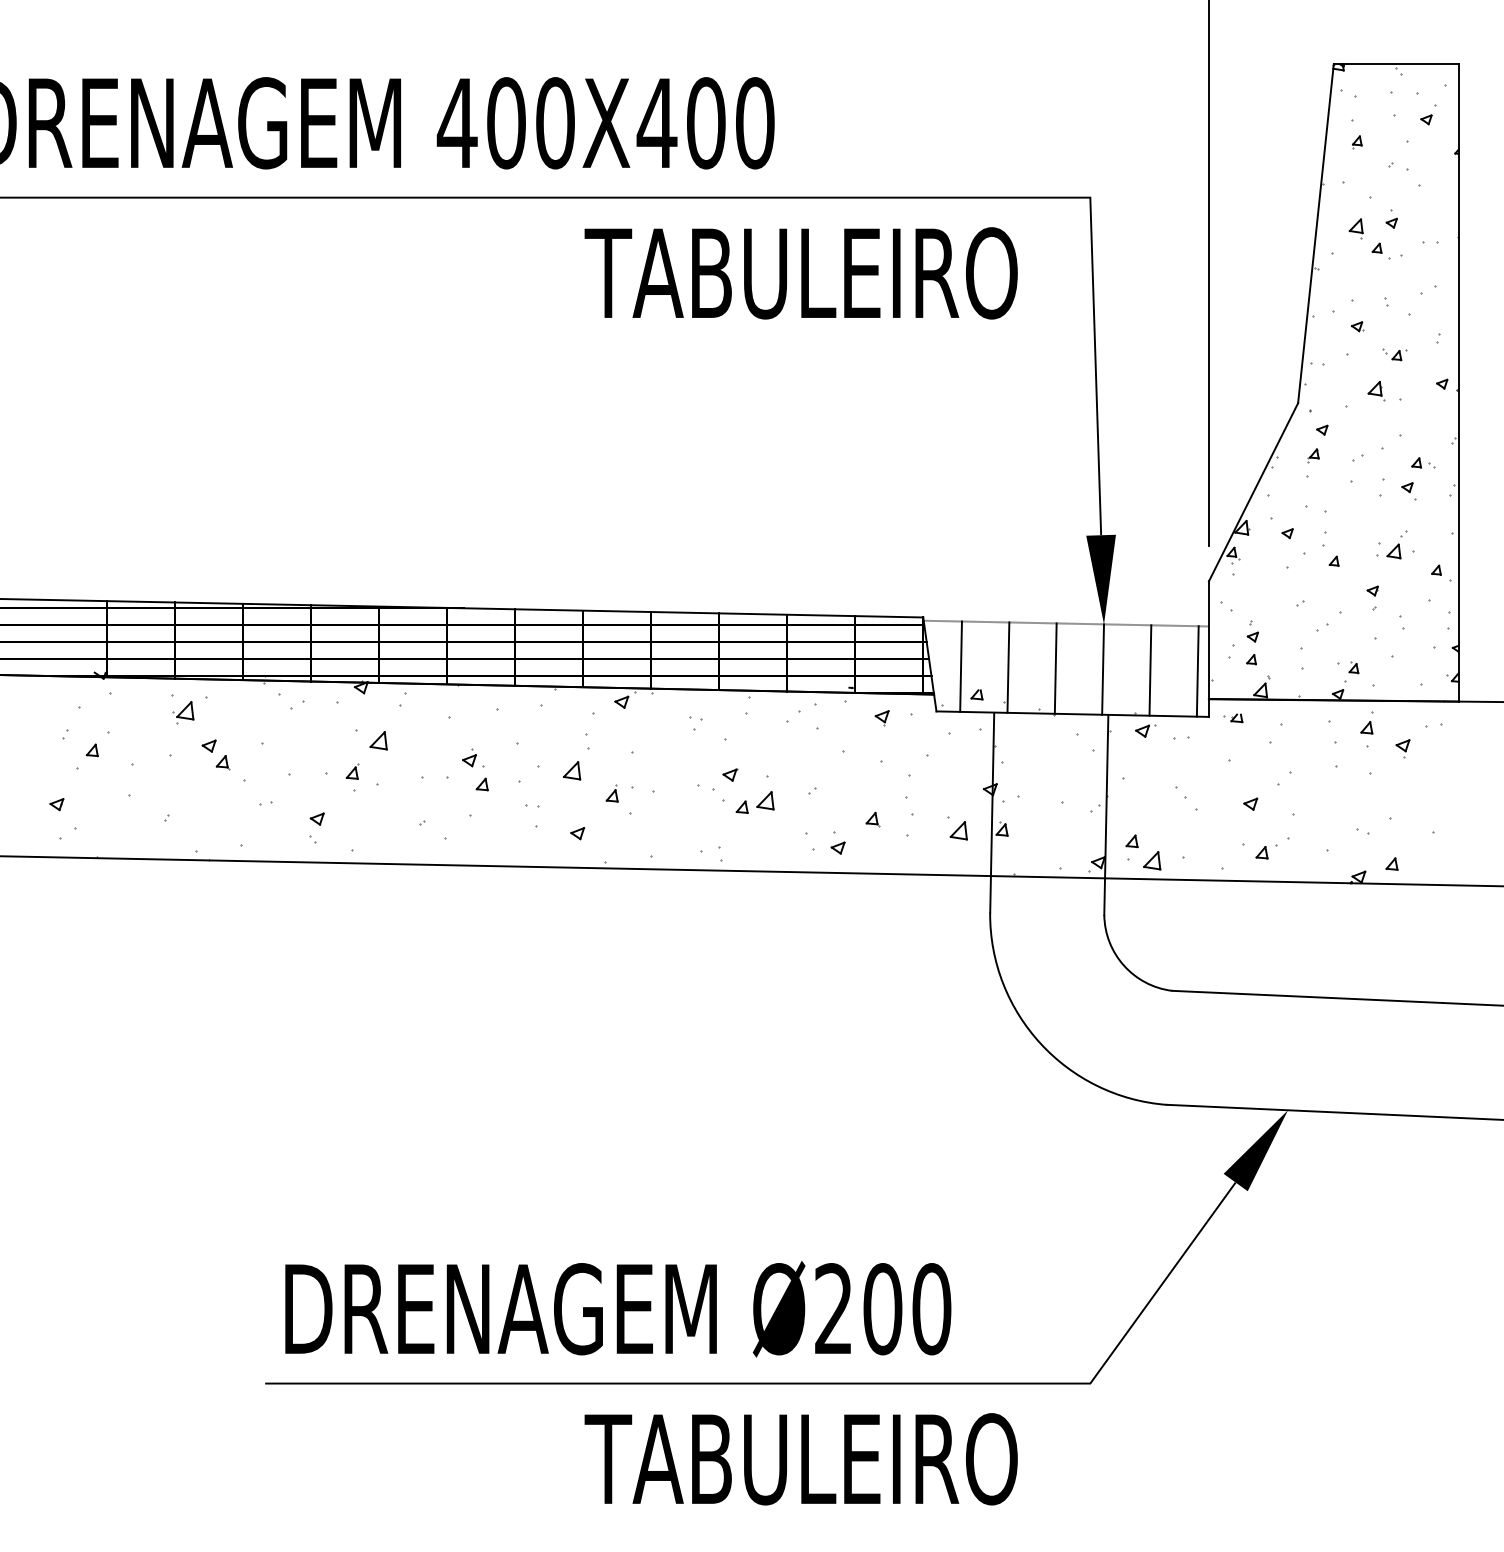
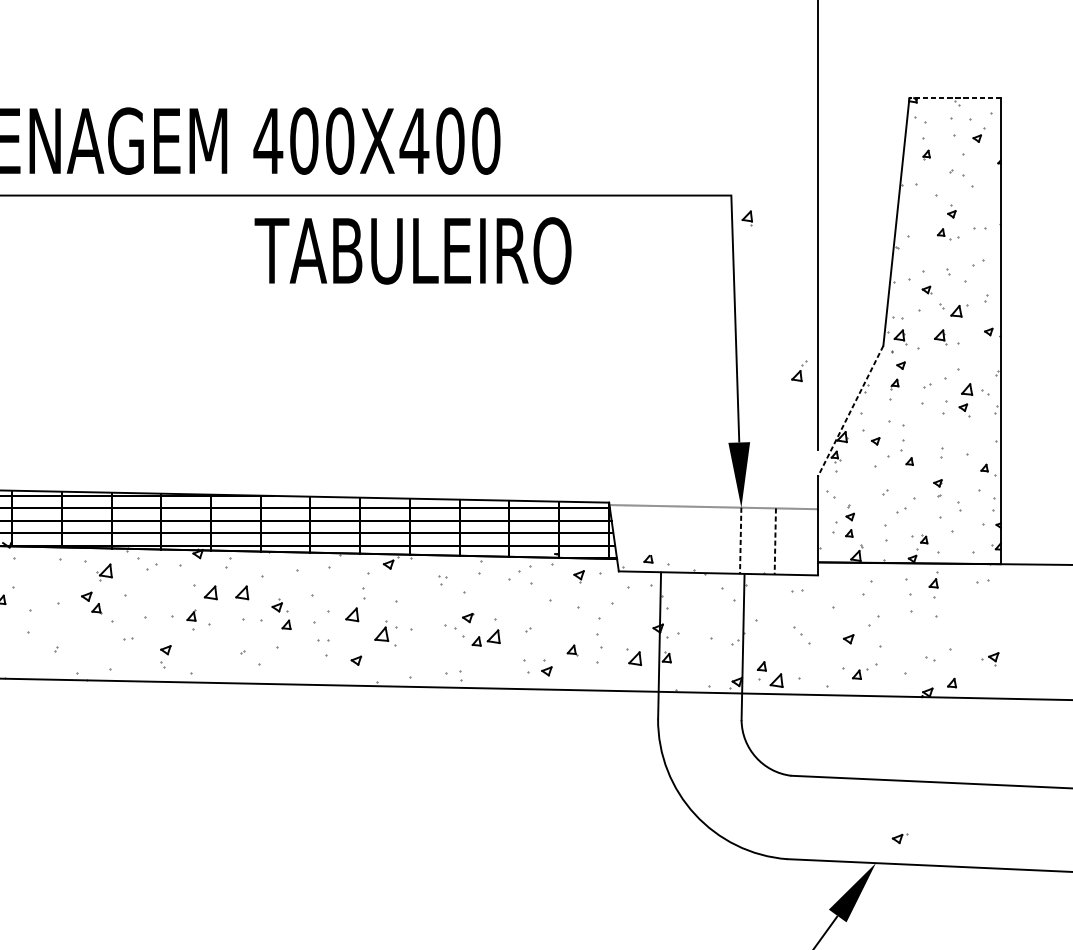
line: (1395, 64) -> (954, 98), solid -> dashed
part: (1355, 228) -> (746, 218), moved
text: (800, 273) -> (412, 251), moved
part: (1394, 354) -> (953, 310), size x1.6
part: (1321, 391) -> (900, 337), added
part: (1423, 462) -> (975, 389), size x1.6
line: (1253, 492) -> (850, 411), solid -> dashed
part: (1396, 544) -> (798, 371), moved
line: (960, 666) -> (636, 538), removed
line: (1008, 667) -> (671, 539), removed
line: (1055, 668) -> (705, 539), removed
line: (1103, 670) -> (740, 541), solid -> dashed
line: (1150, 671) -> (775, 542), solid -> dashed
line: (1197, 671) -> (809, 542), removed
part: (183, 712) -> (104, 572), moved
part: (1233, 718) -> (836, 576), removed
part: (1145, 730) -> (899, 838), moved
part: (421, 740) -> (242, 592), added
part: (1402, 748) -> (993, 659), moved
part: (611, 793) -> (381, 631), size x1.6

